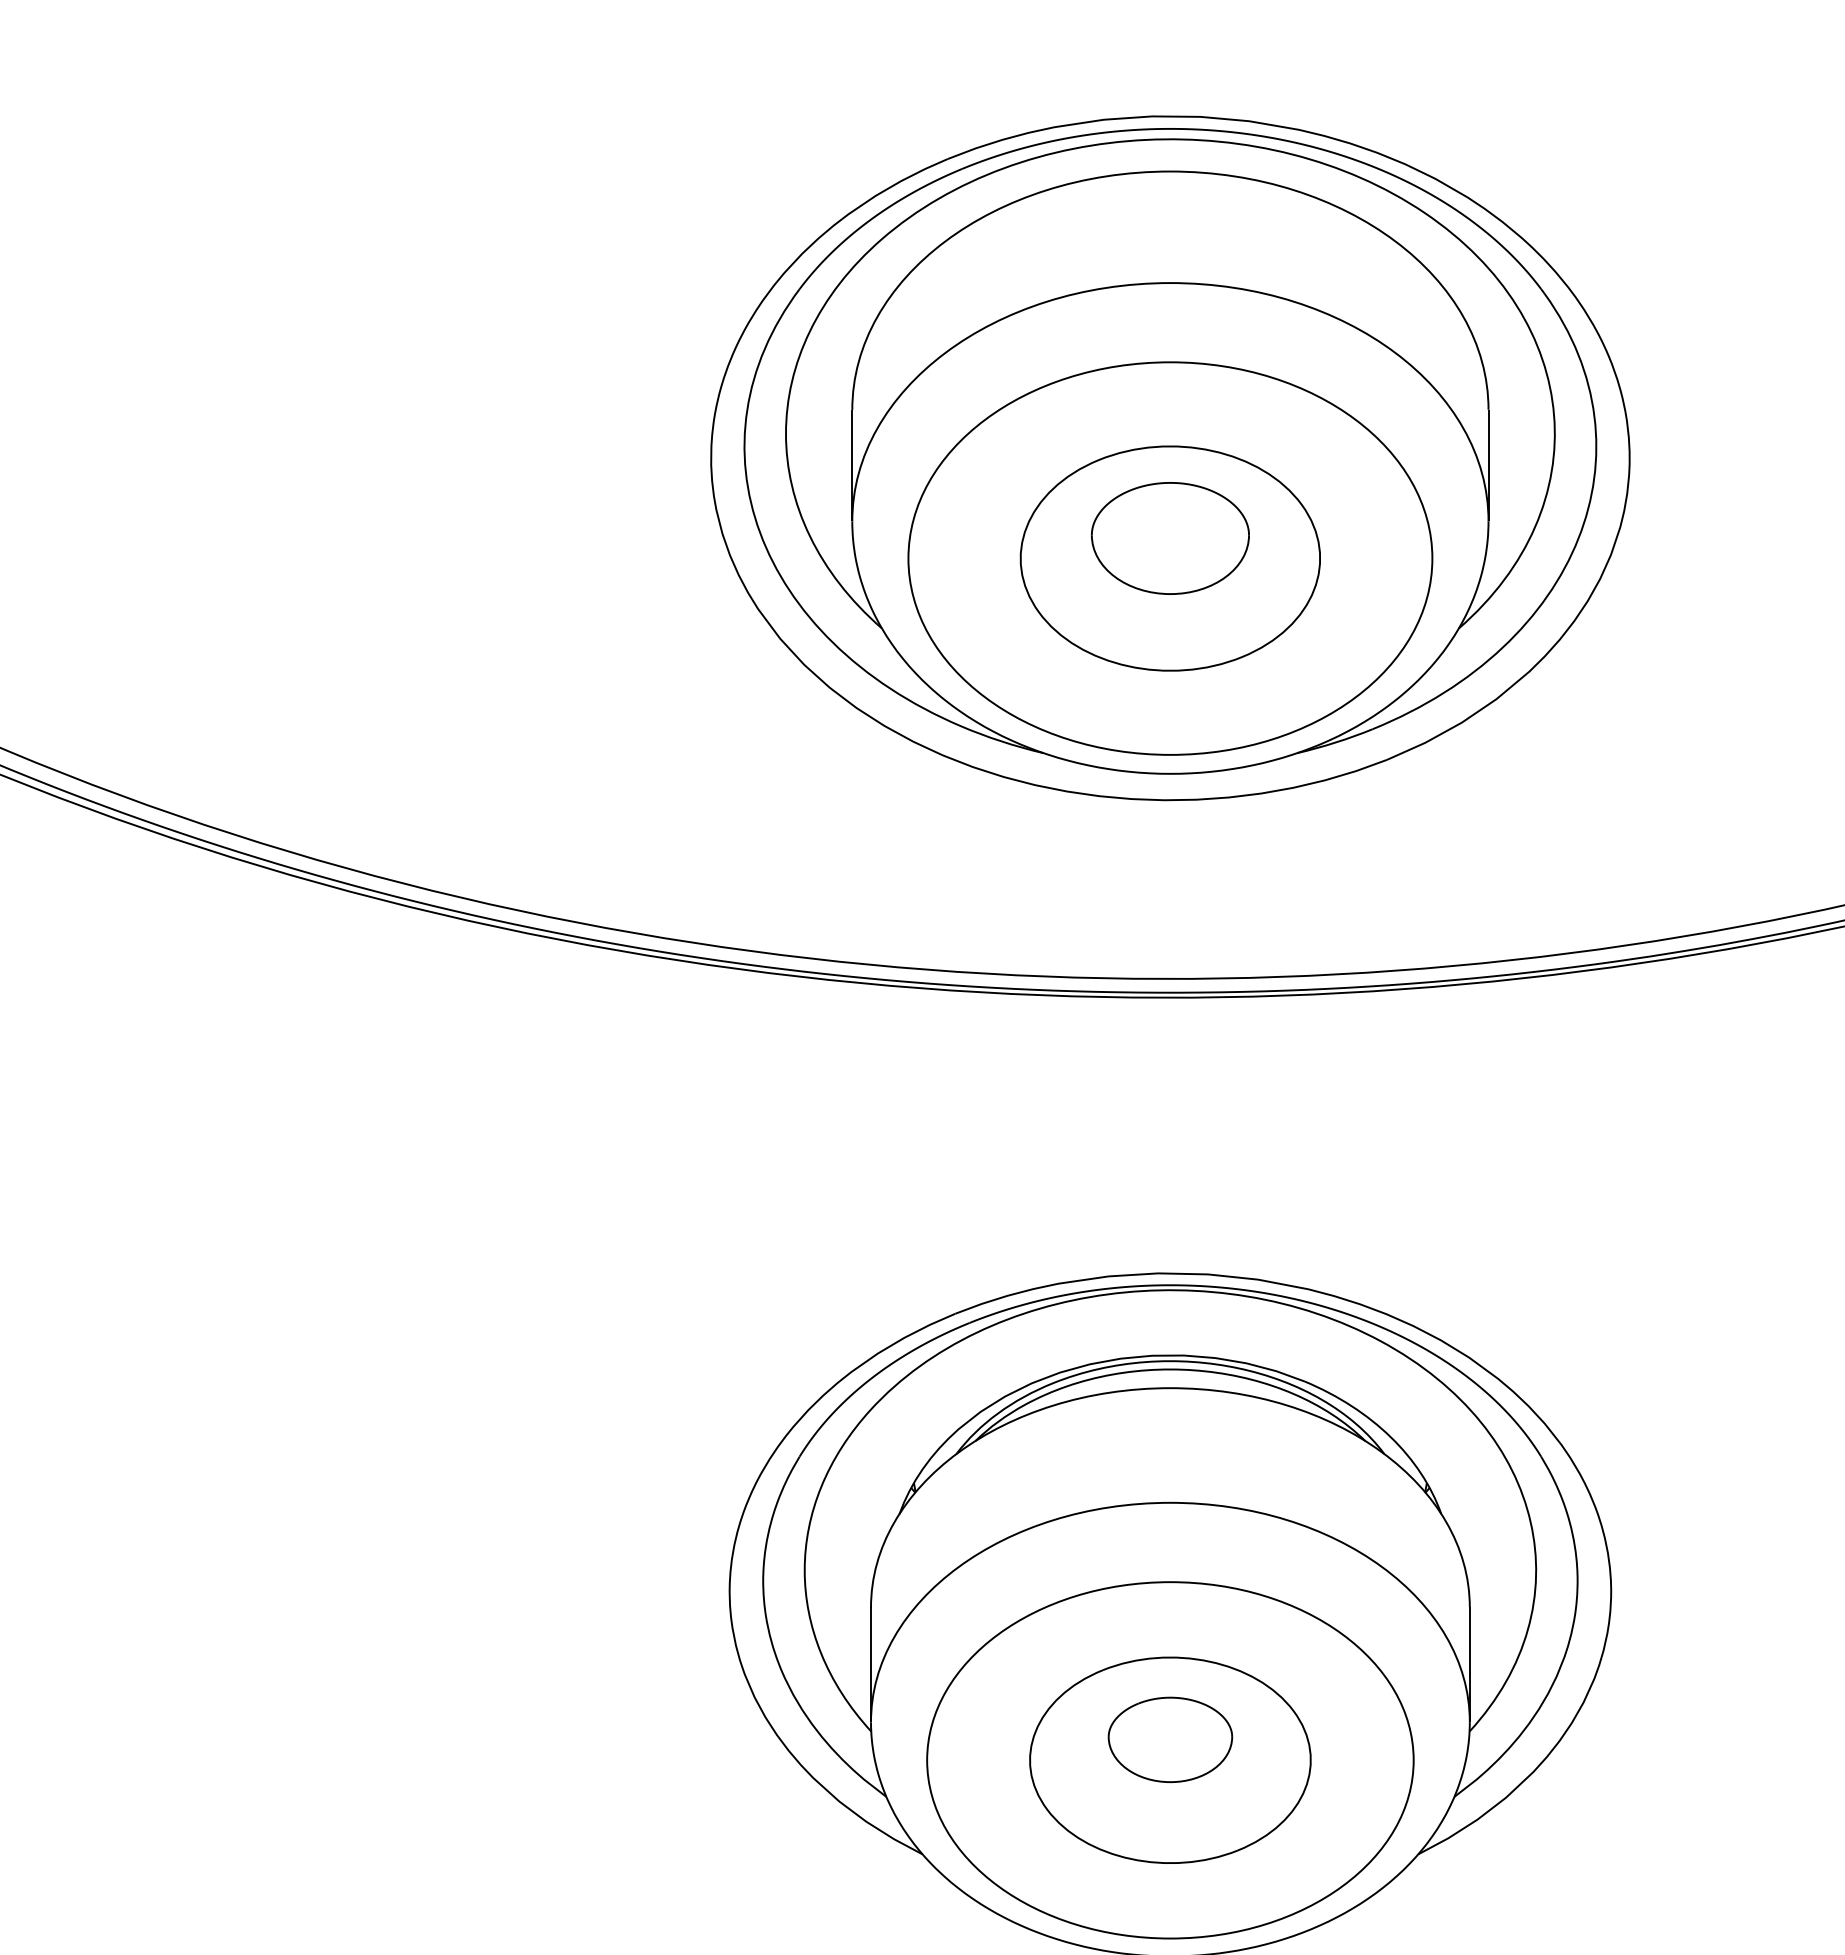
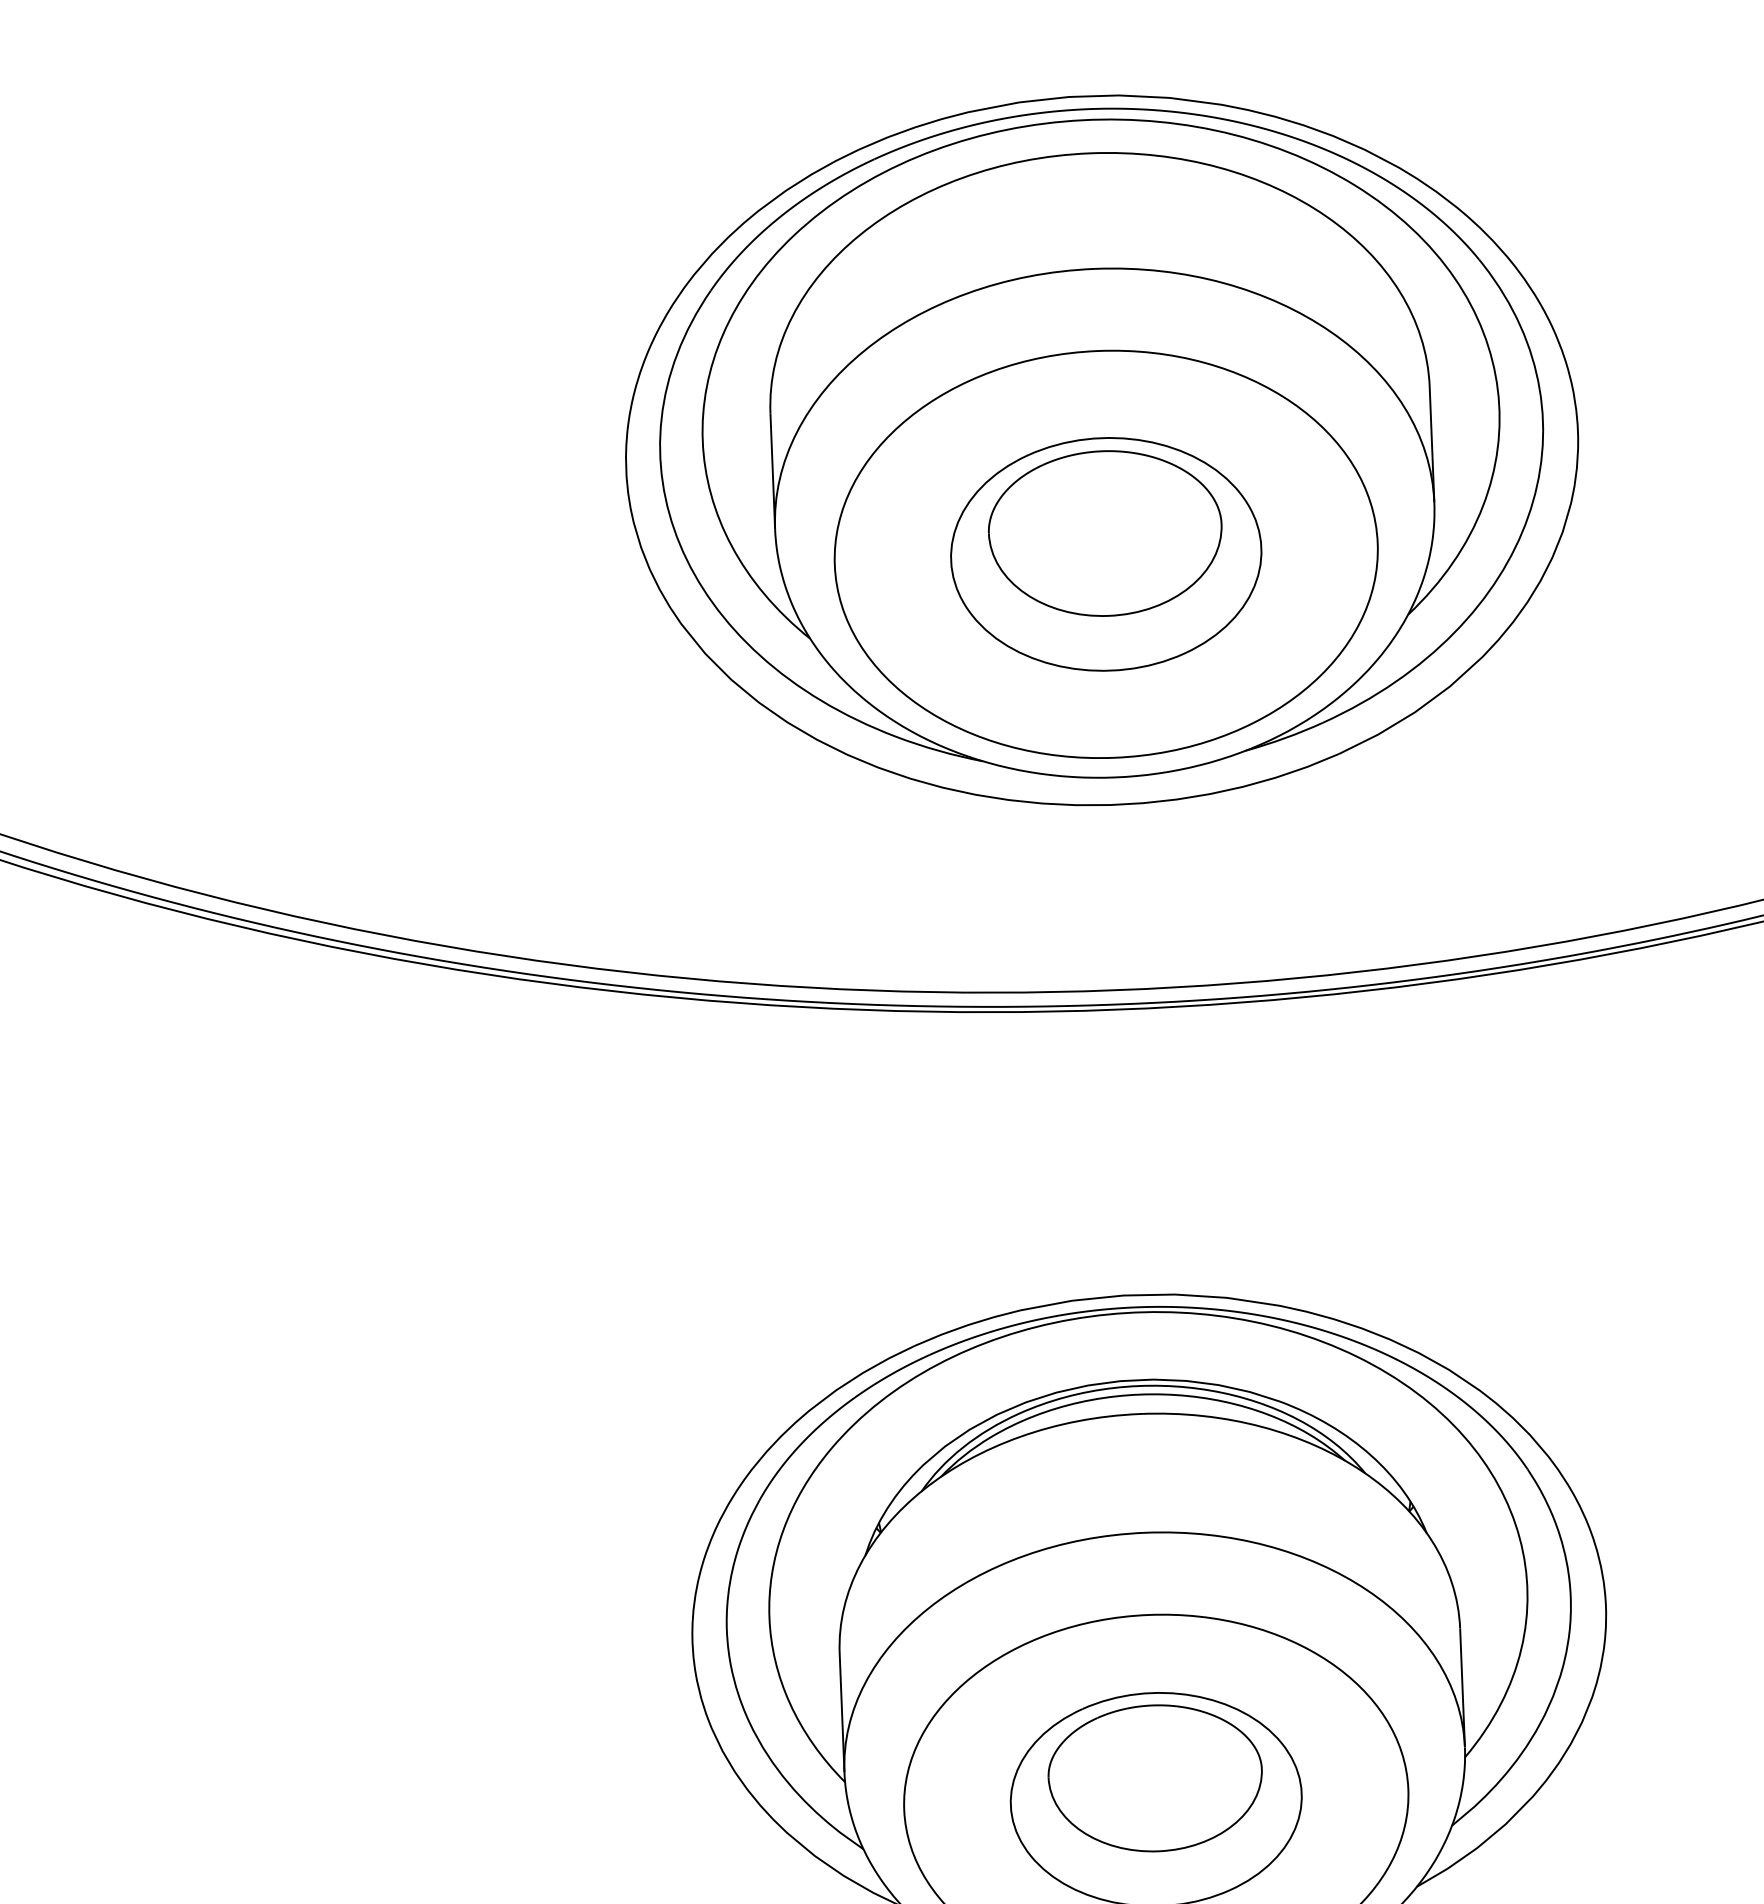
part: (1170, 538) -> (1105, 533), size x1.43
part: (1170, 1739) -> (1155, 1778), size x1.67

